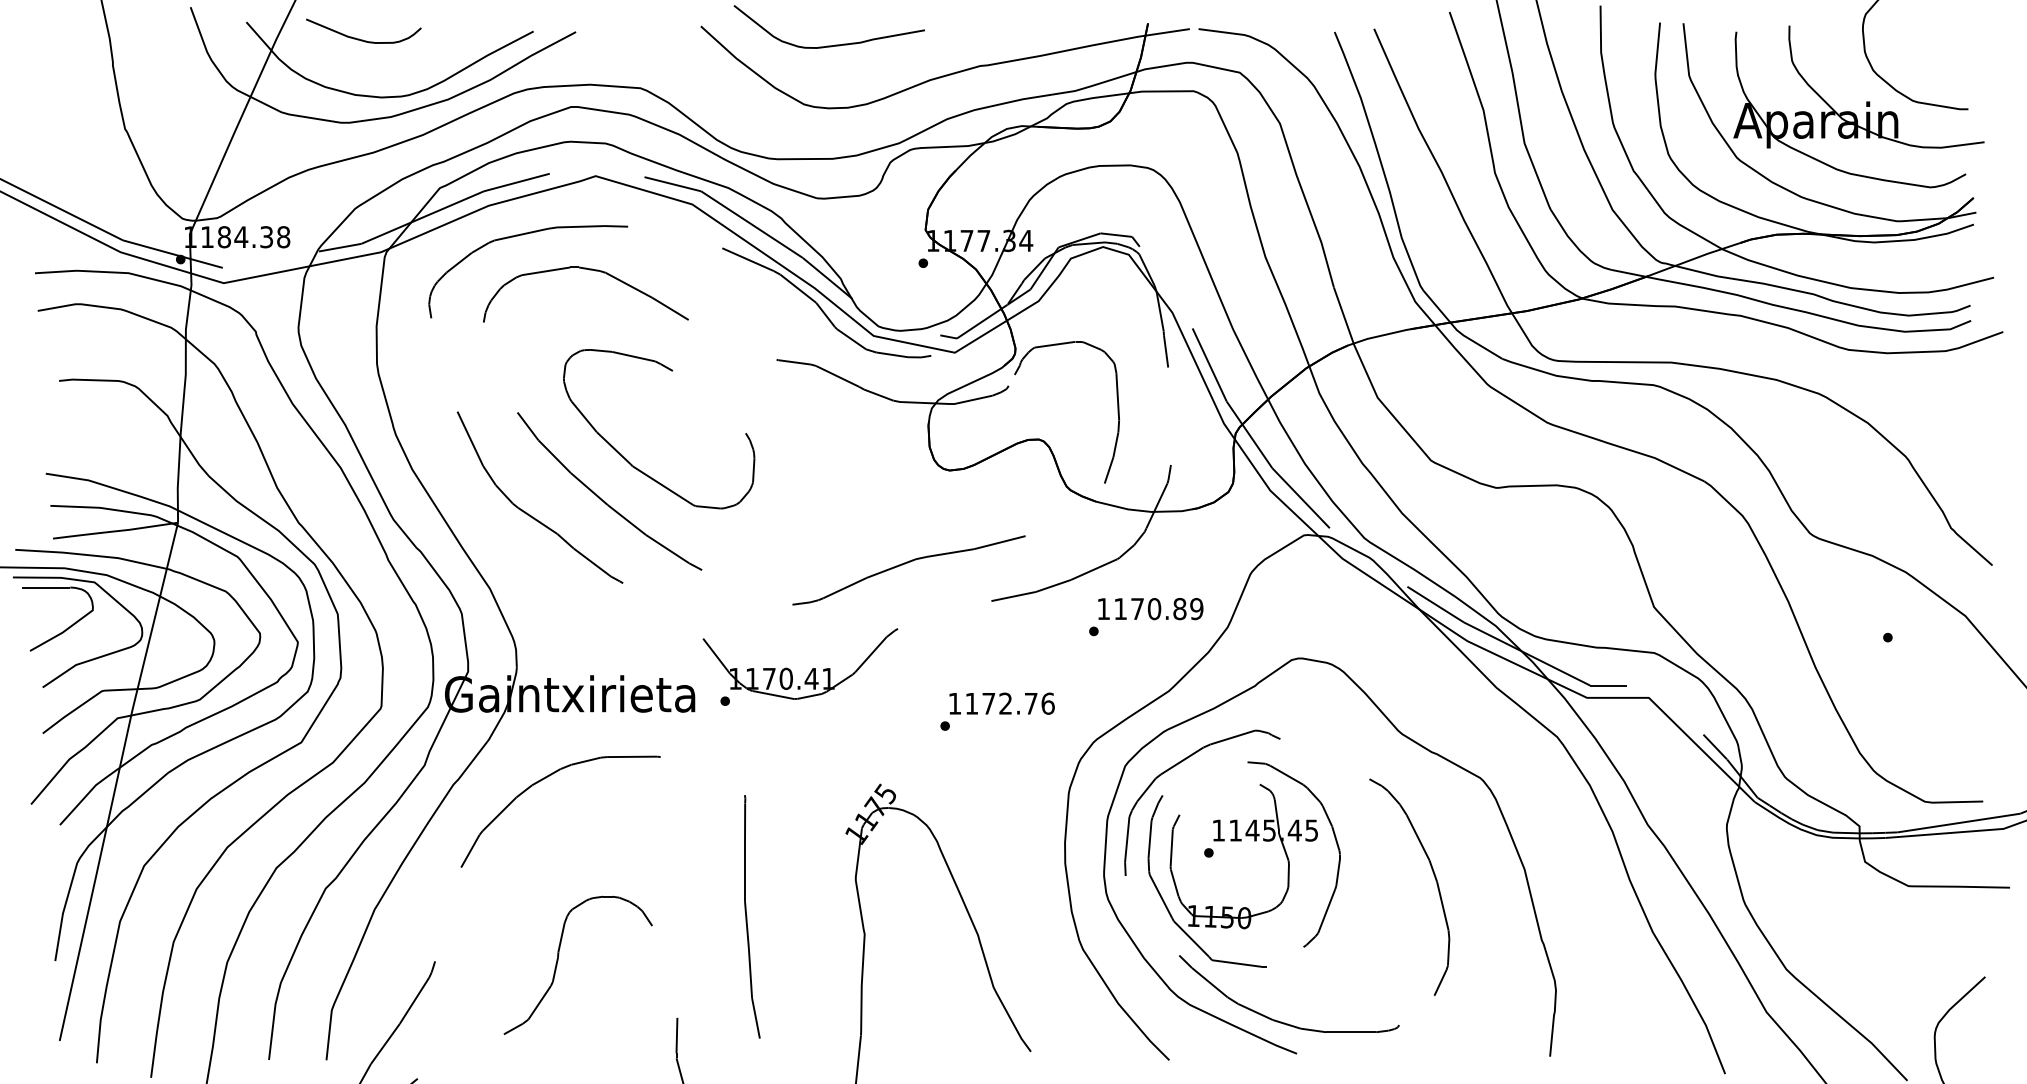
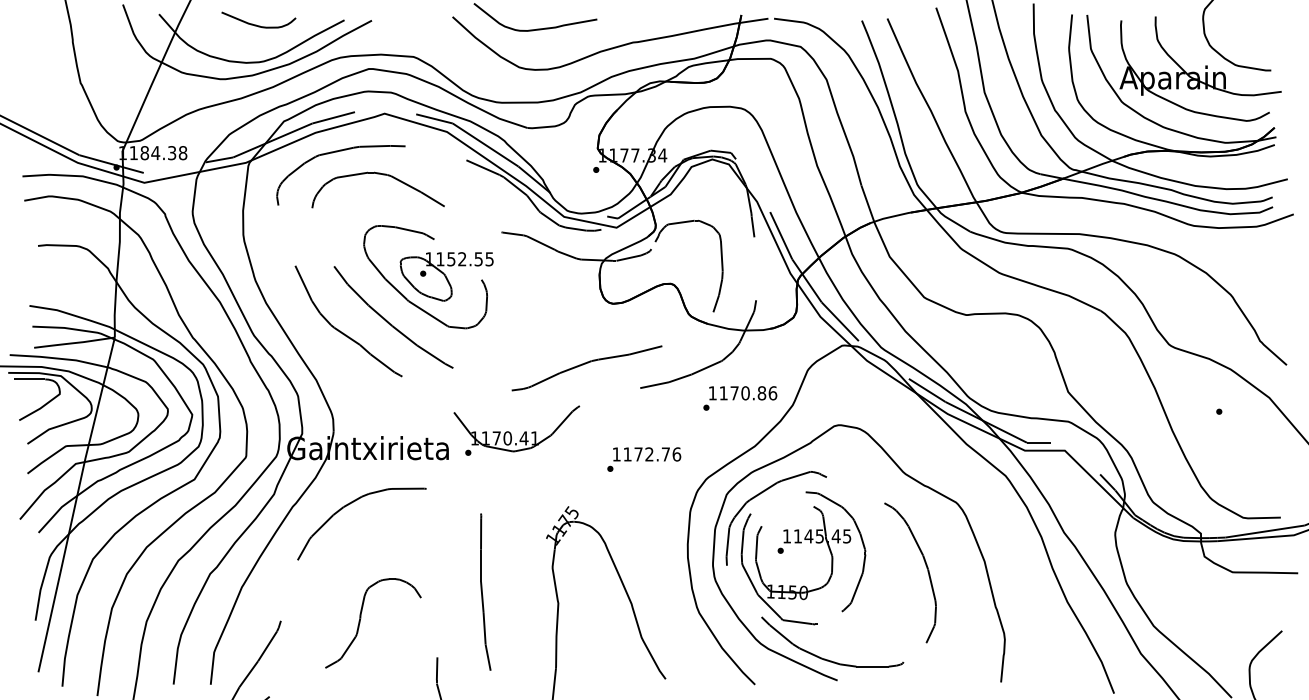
curve: (360, 38) -> (256, 24), moved
part: (691, 428) -> (446, 276), added
text: (1196, 609) -> (772, 393), 1170.89 -> 1170.86

